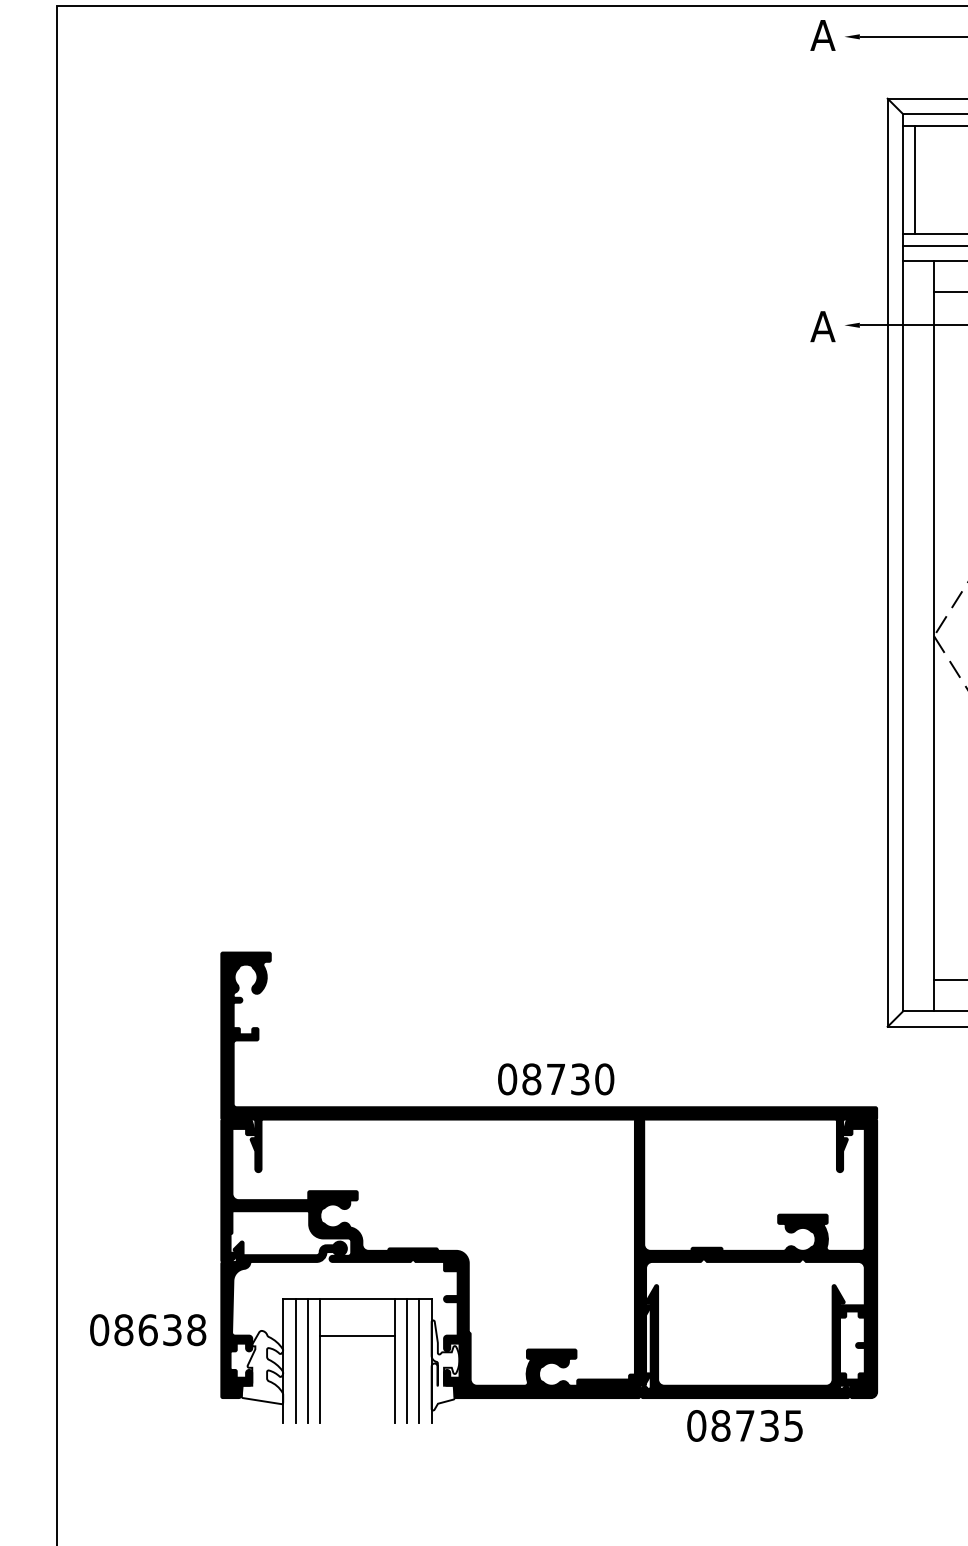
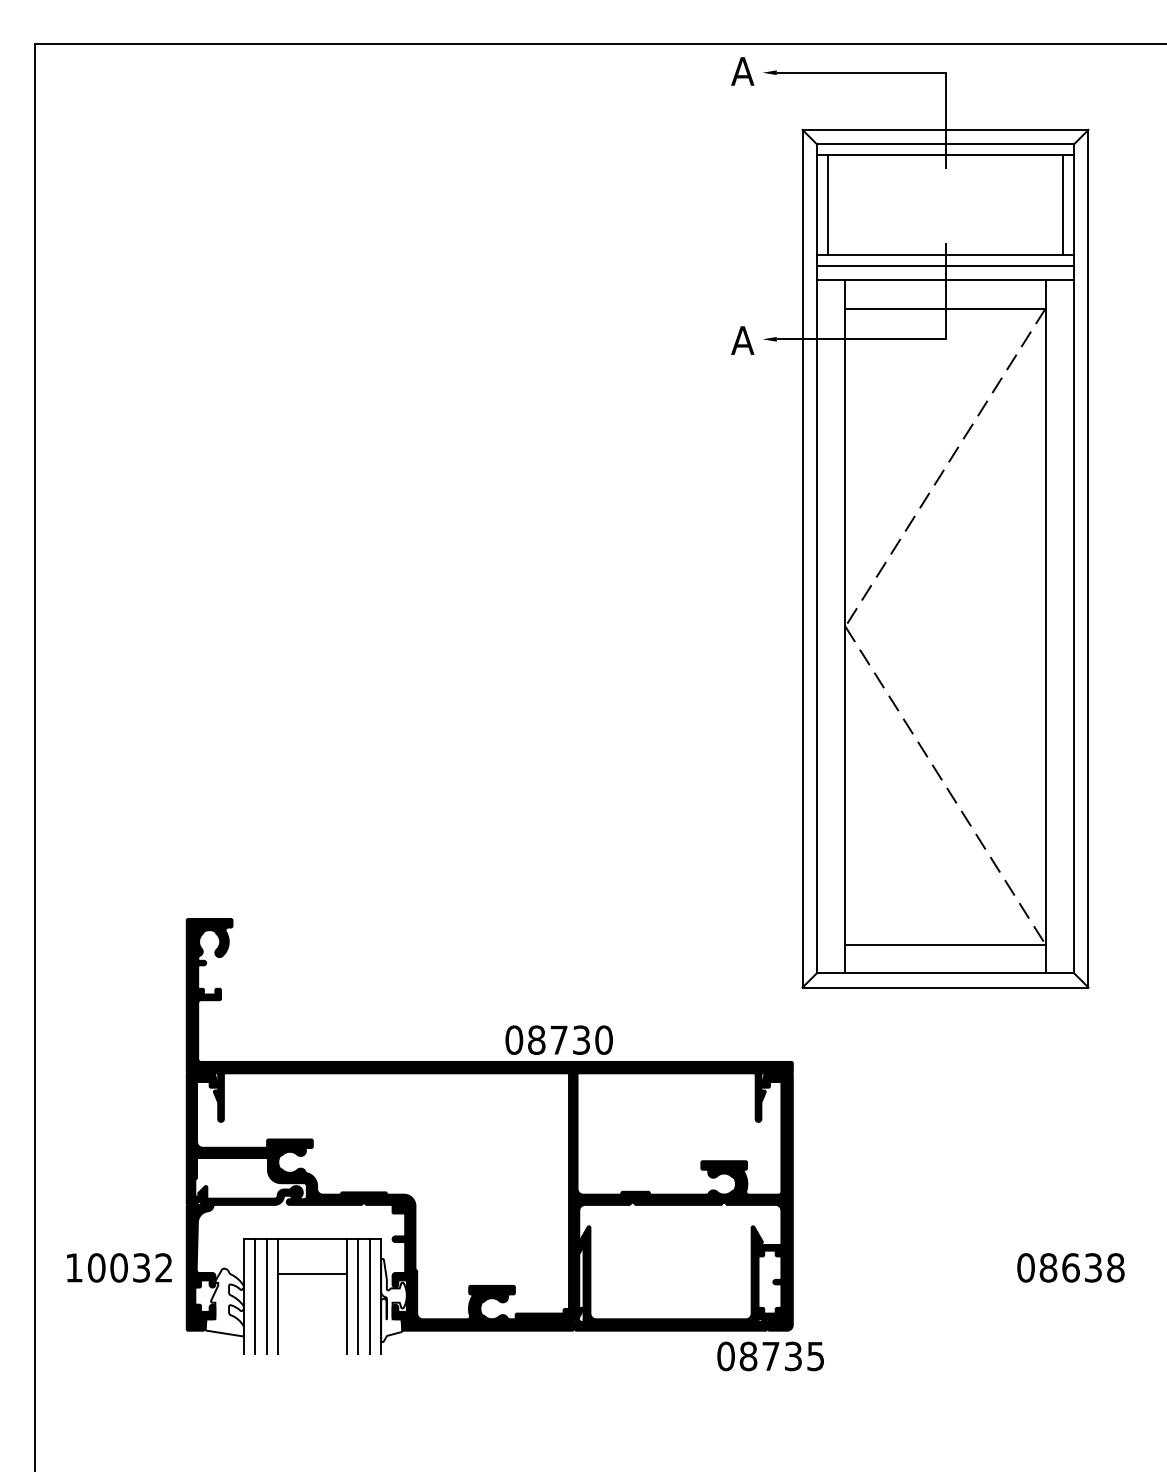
text: (555, 1078) -> (558, 1039), moved
text: (147, 1329) -> (118, 1267), 08638 -> 10032
text: (744, 1425) -> (770, 1356), moved

